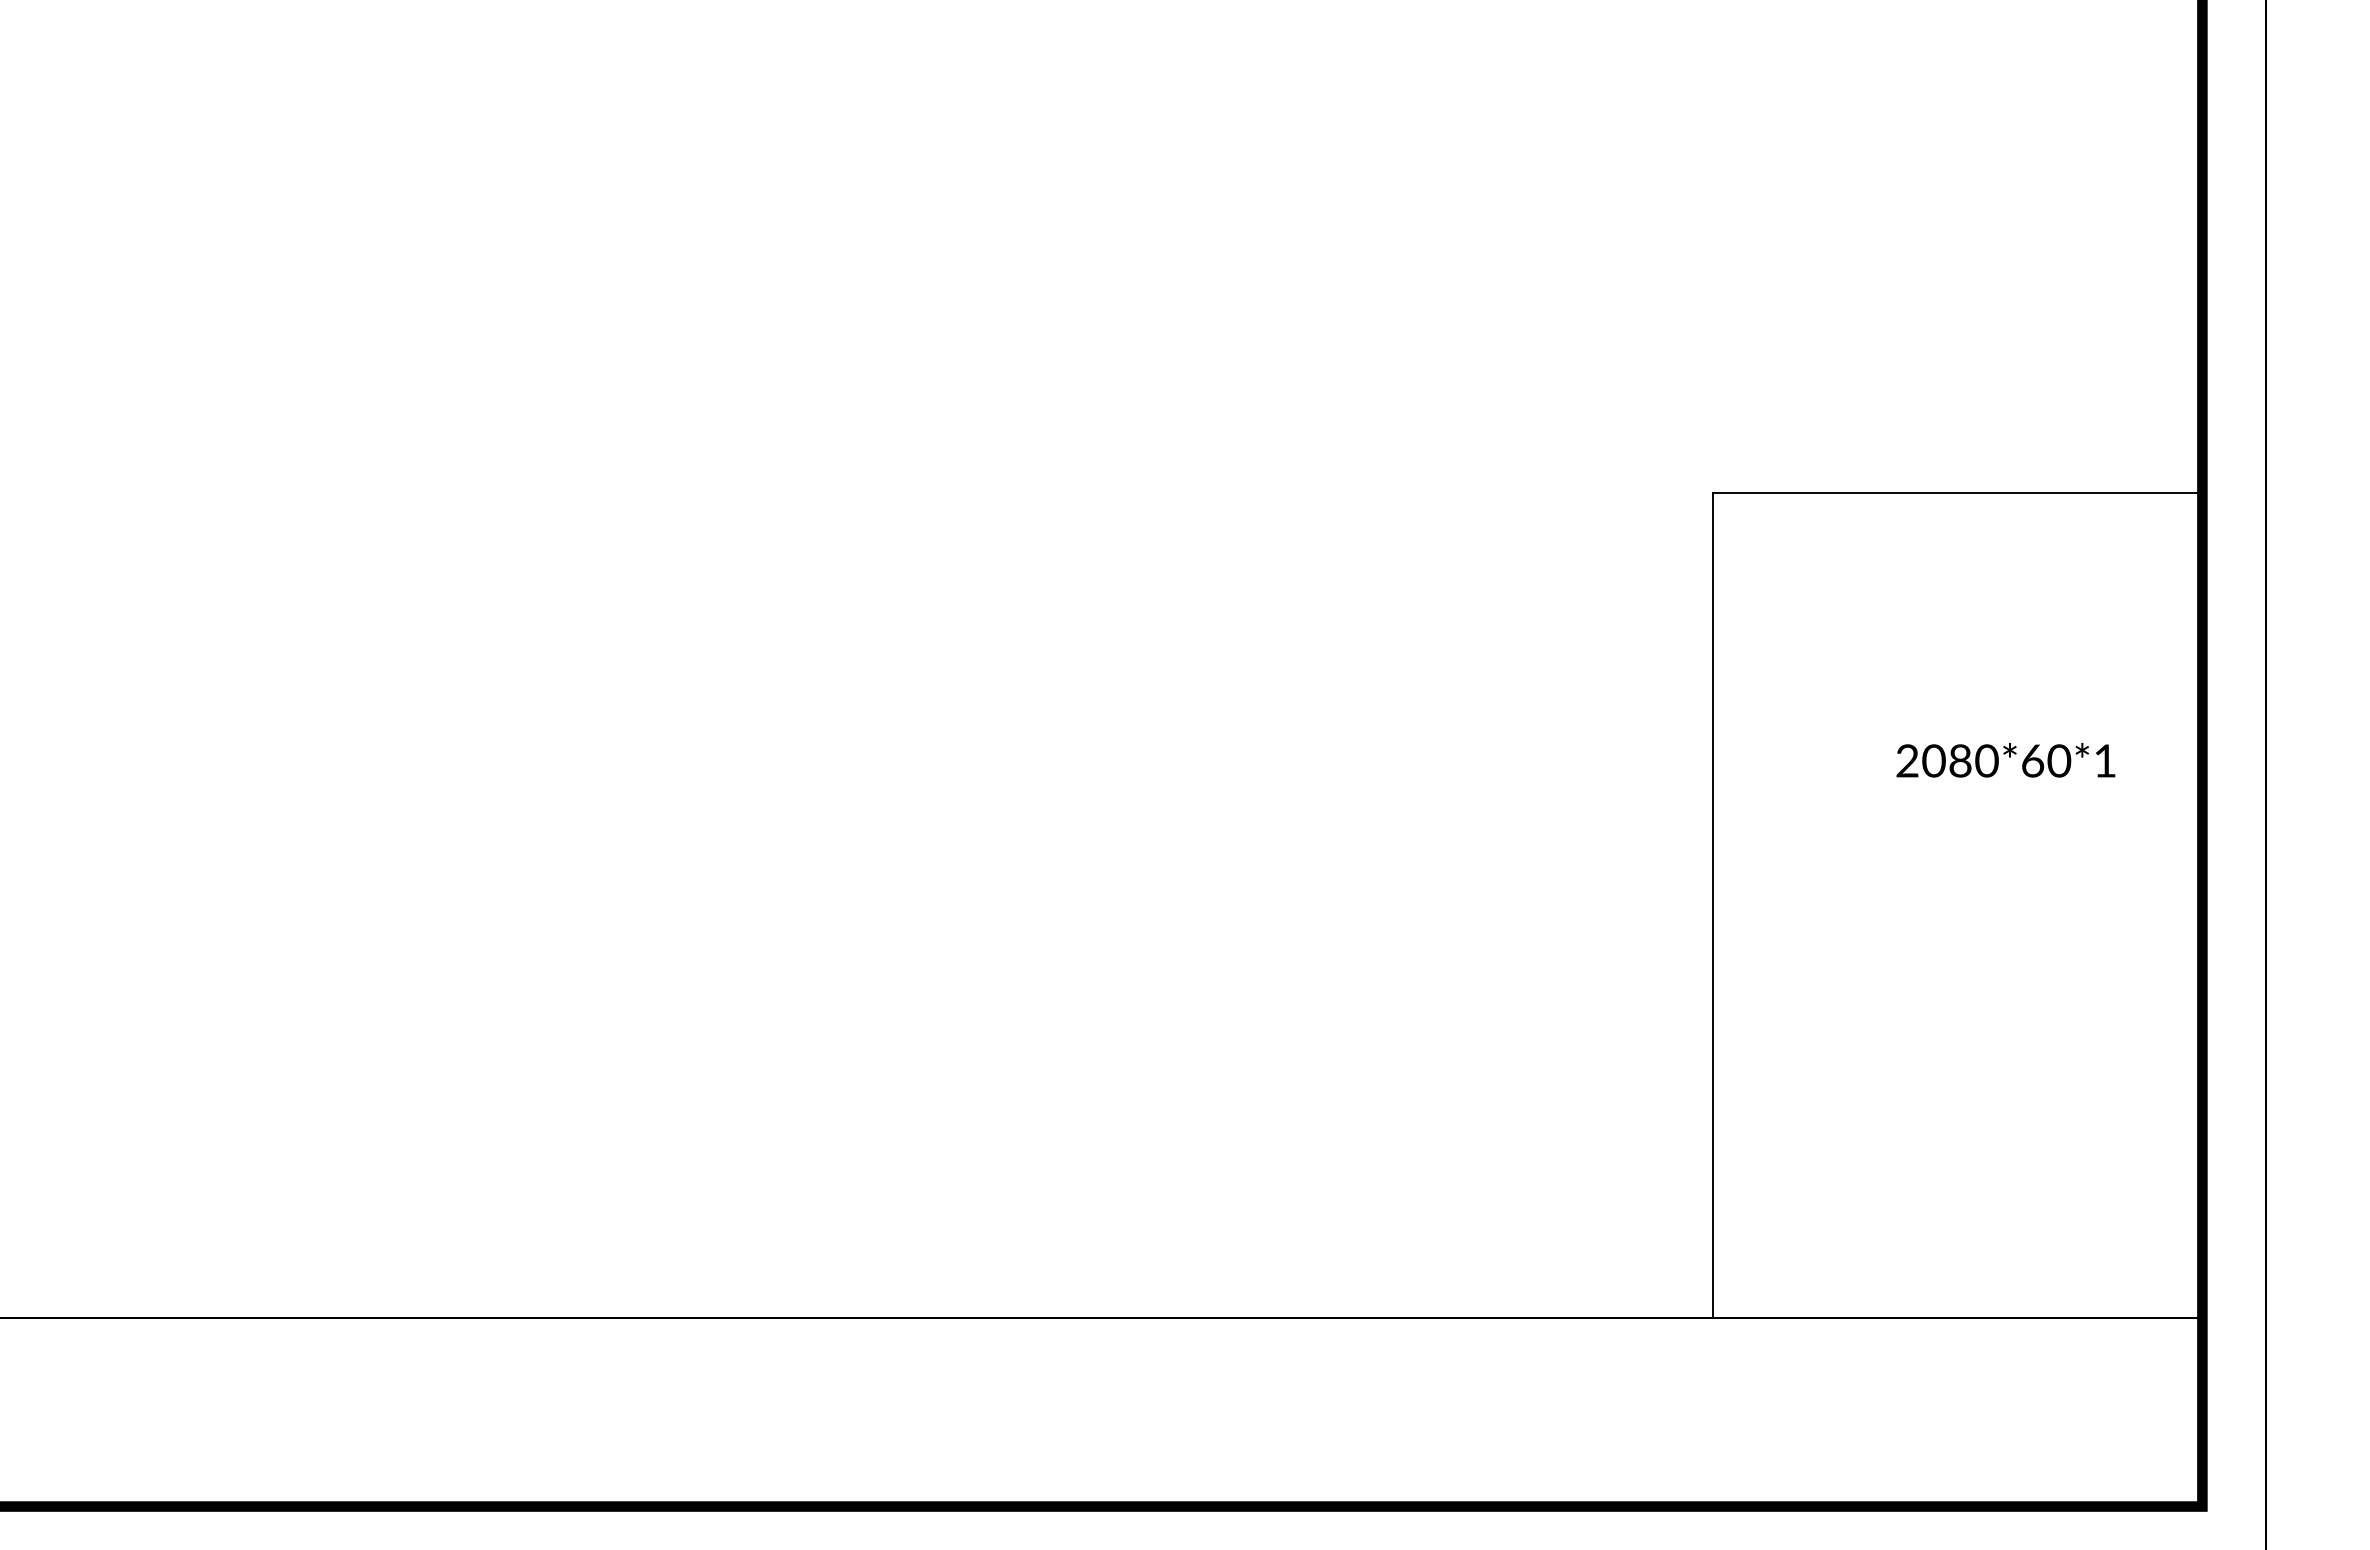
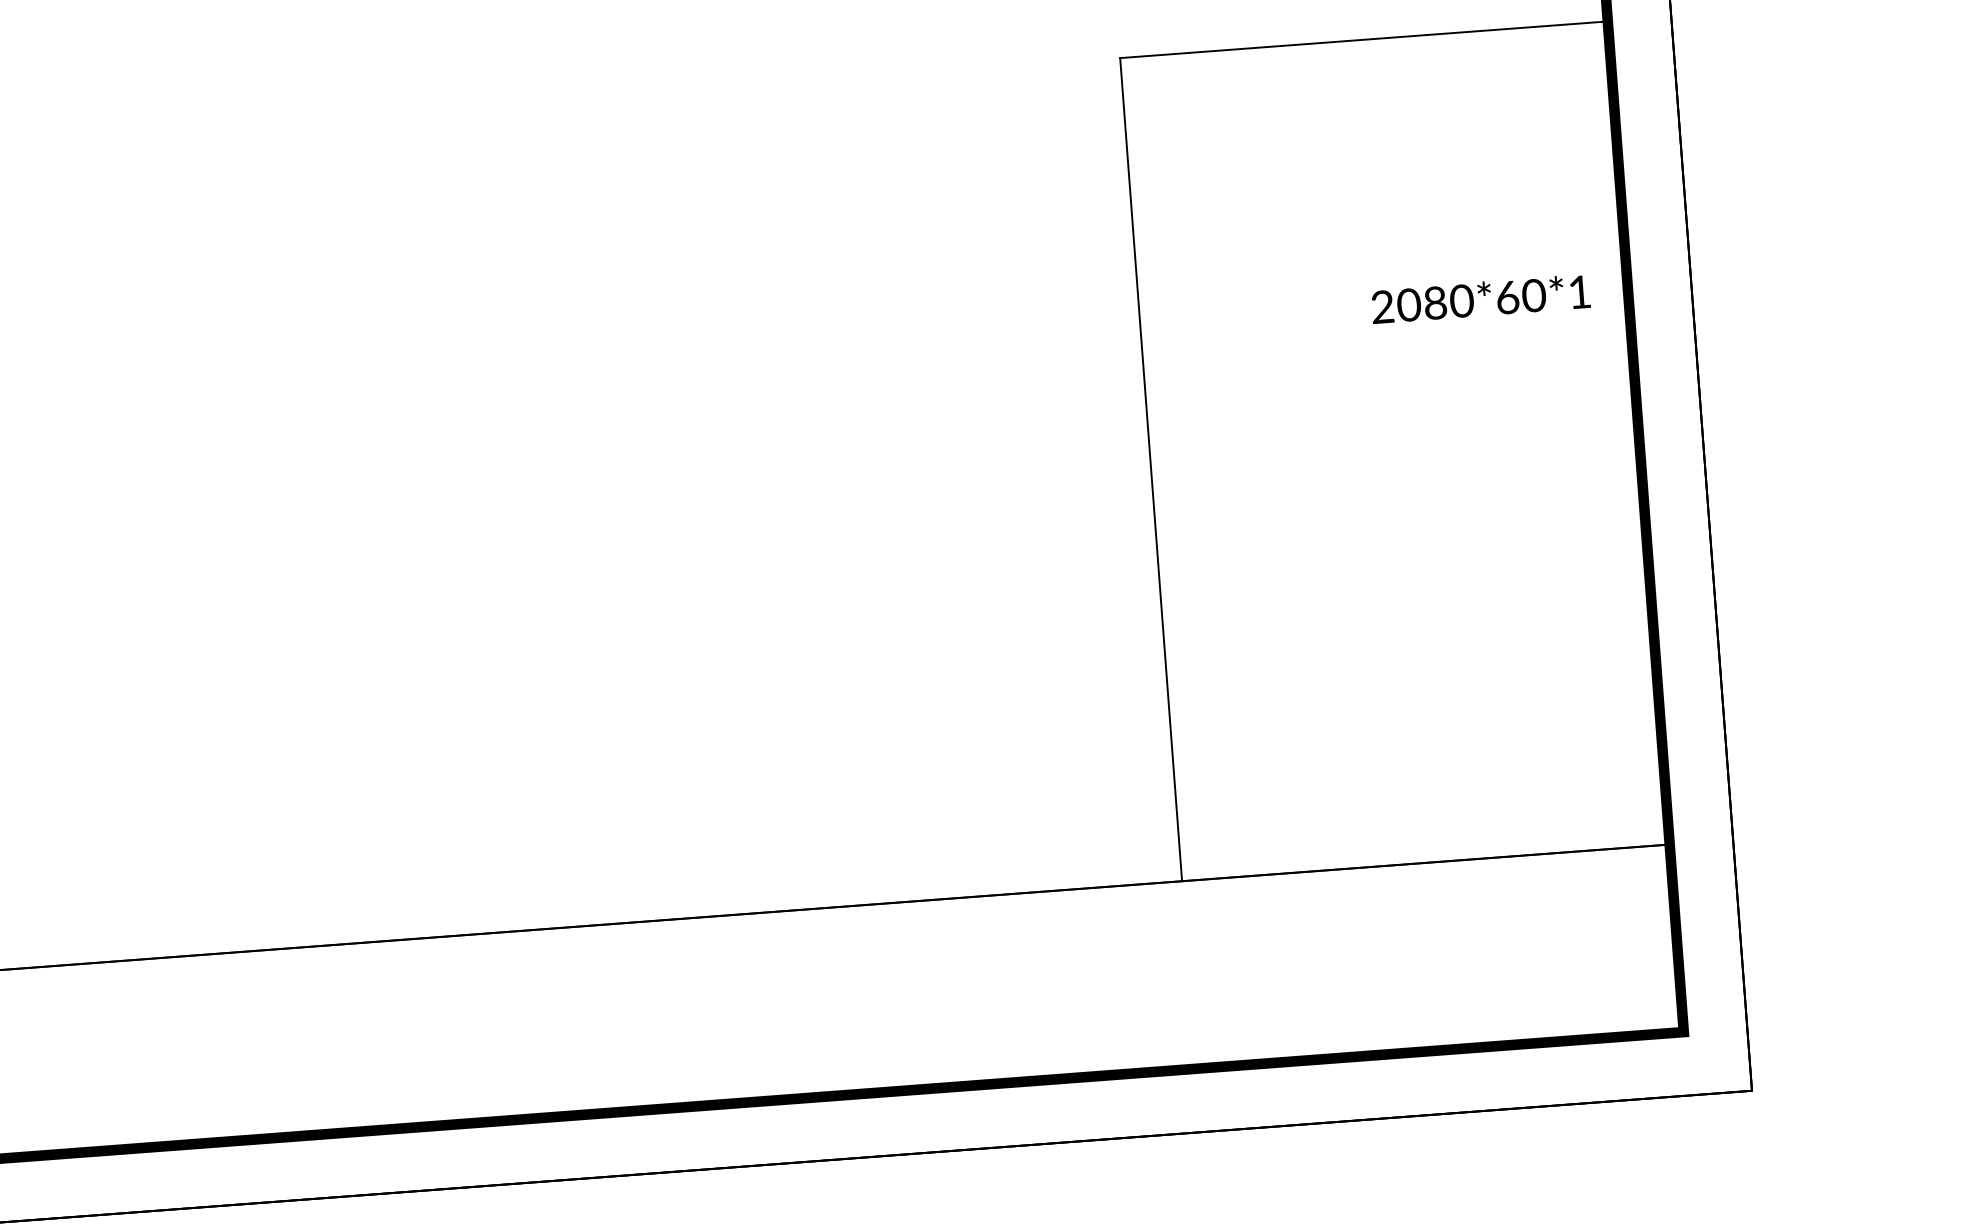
text: (2005, 760) -> (1480, 299), moved

